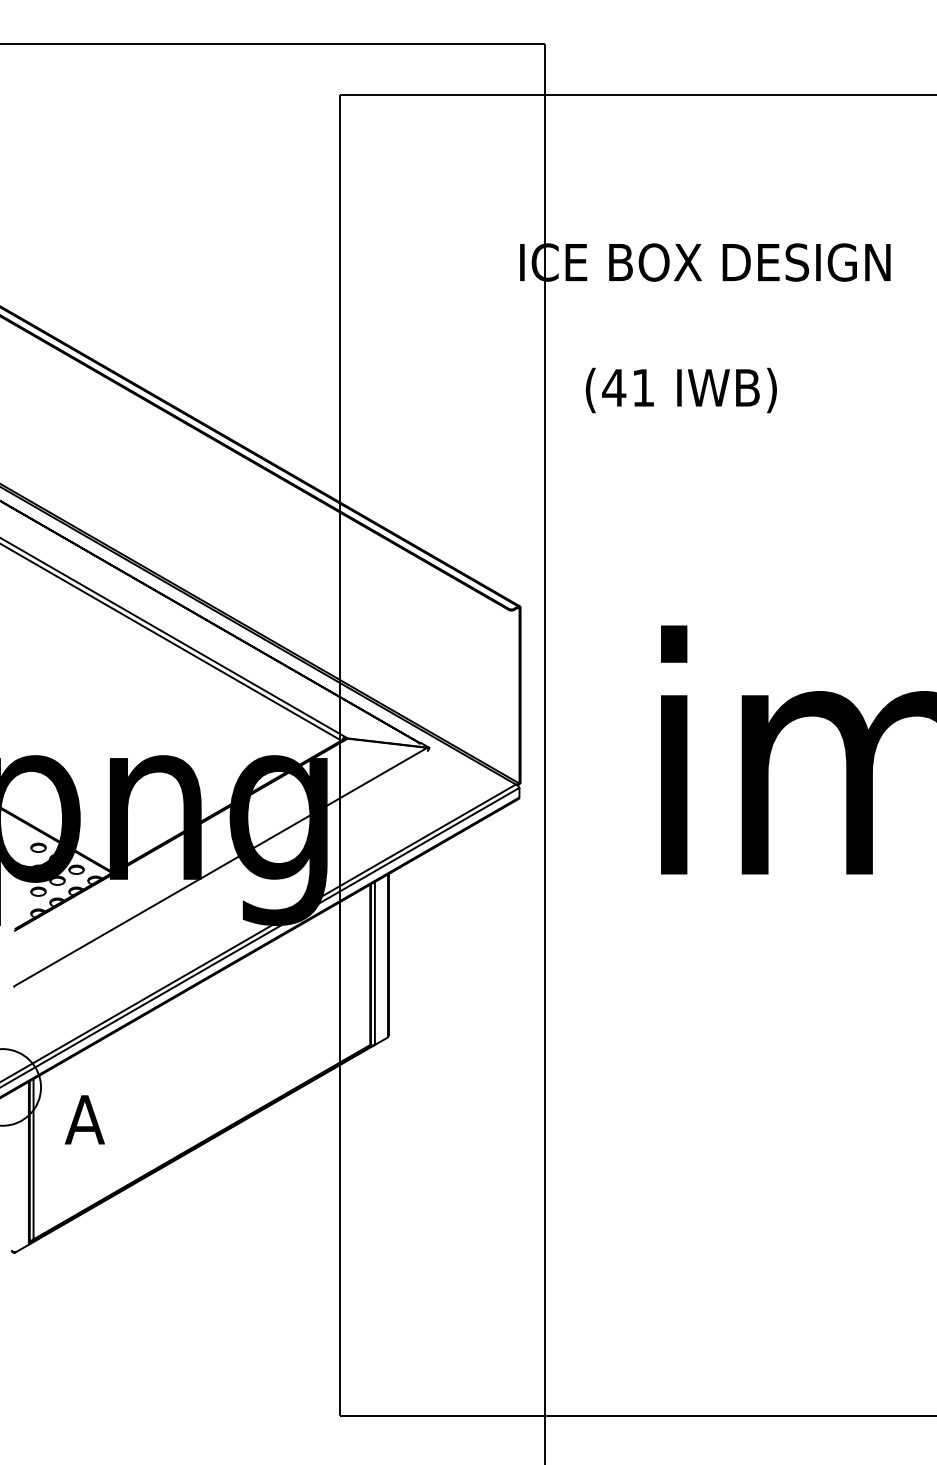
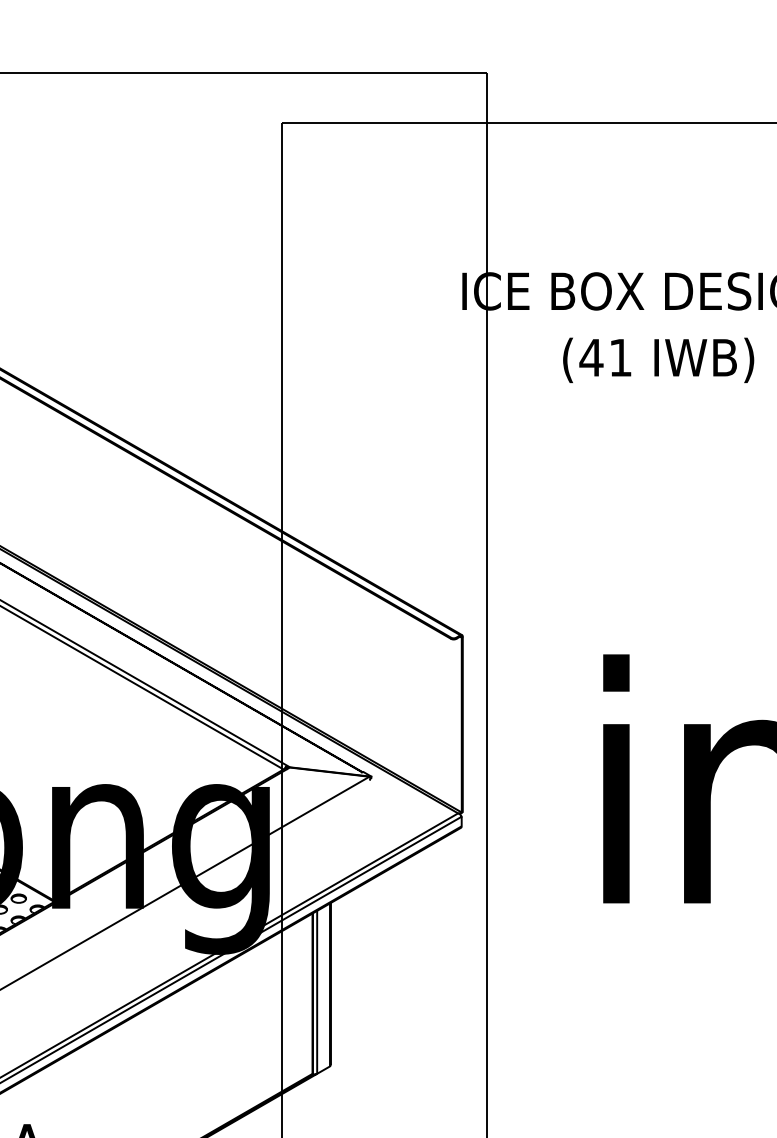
text: (680, 390) -> (657, 360), moved

